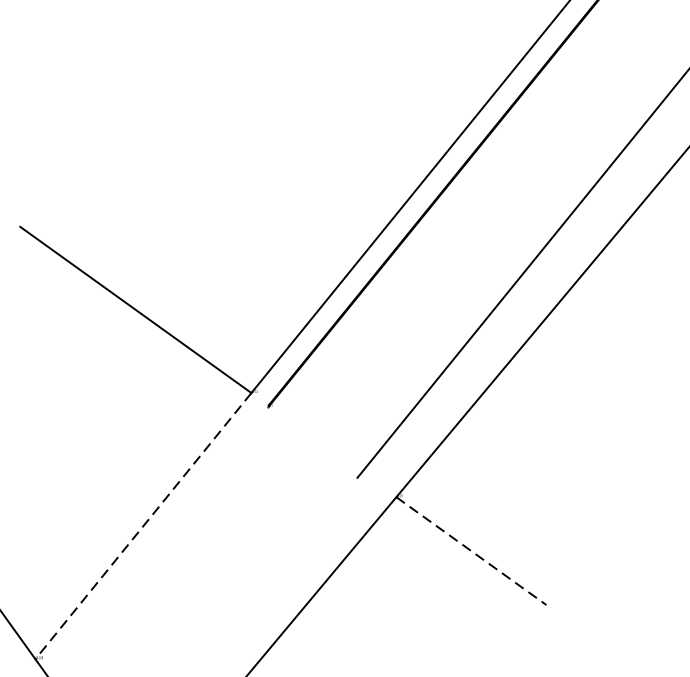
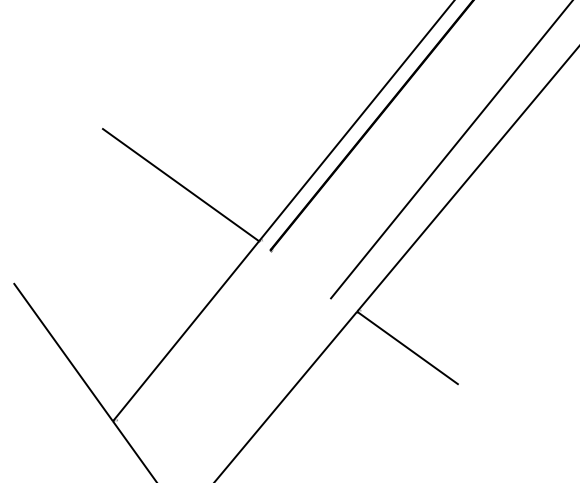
line: (144, 526) -> (186, 331), dashed -> solid
line: (470, 551) -> (407, 348), dashed -> solid

